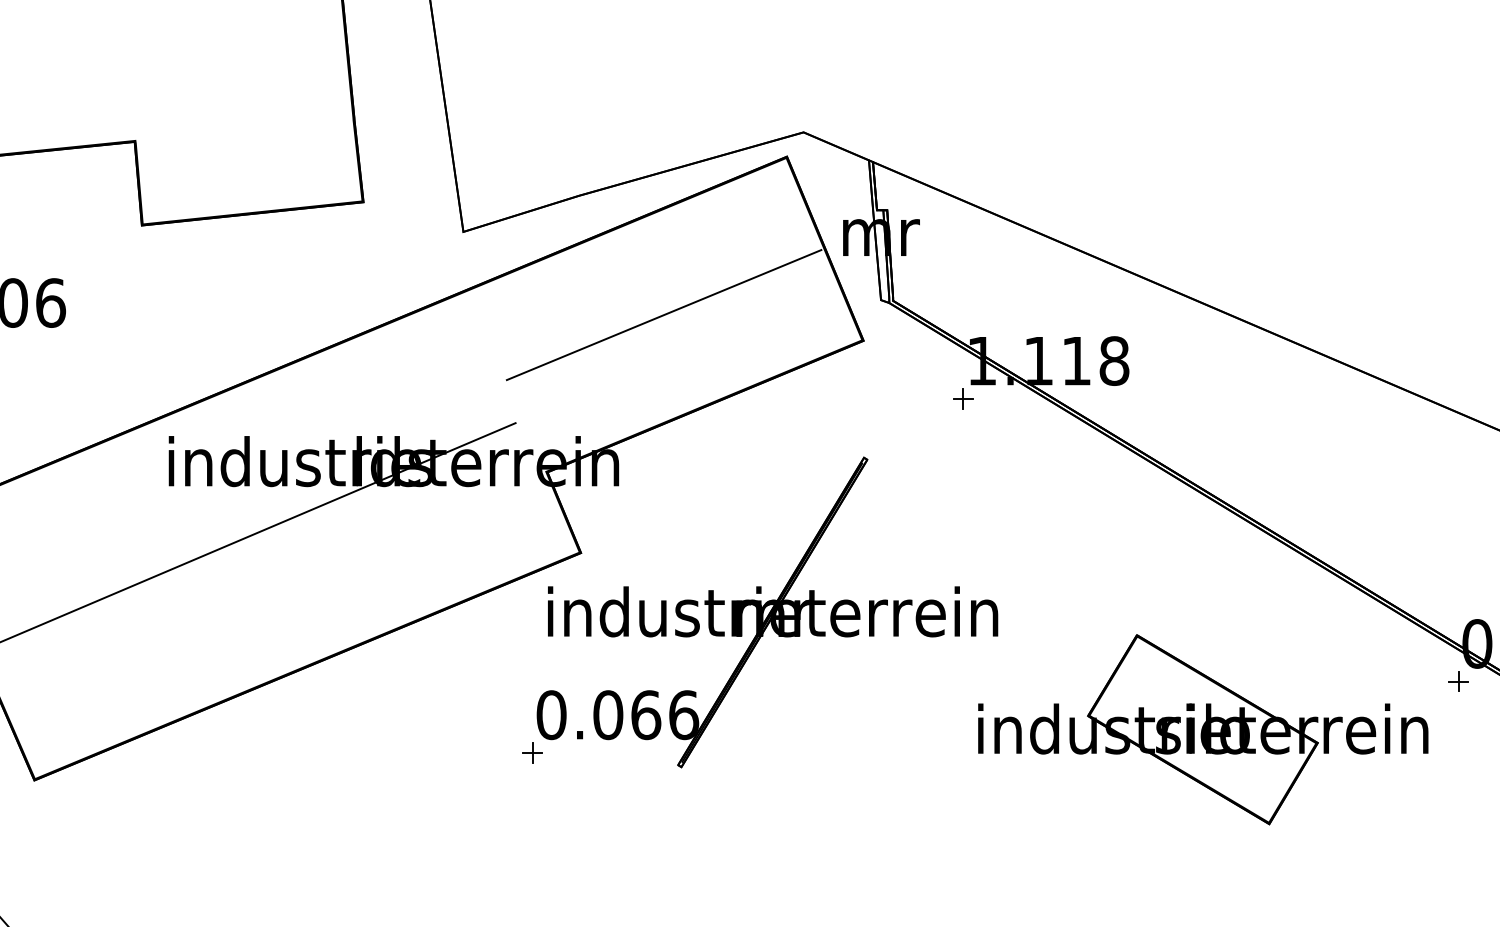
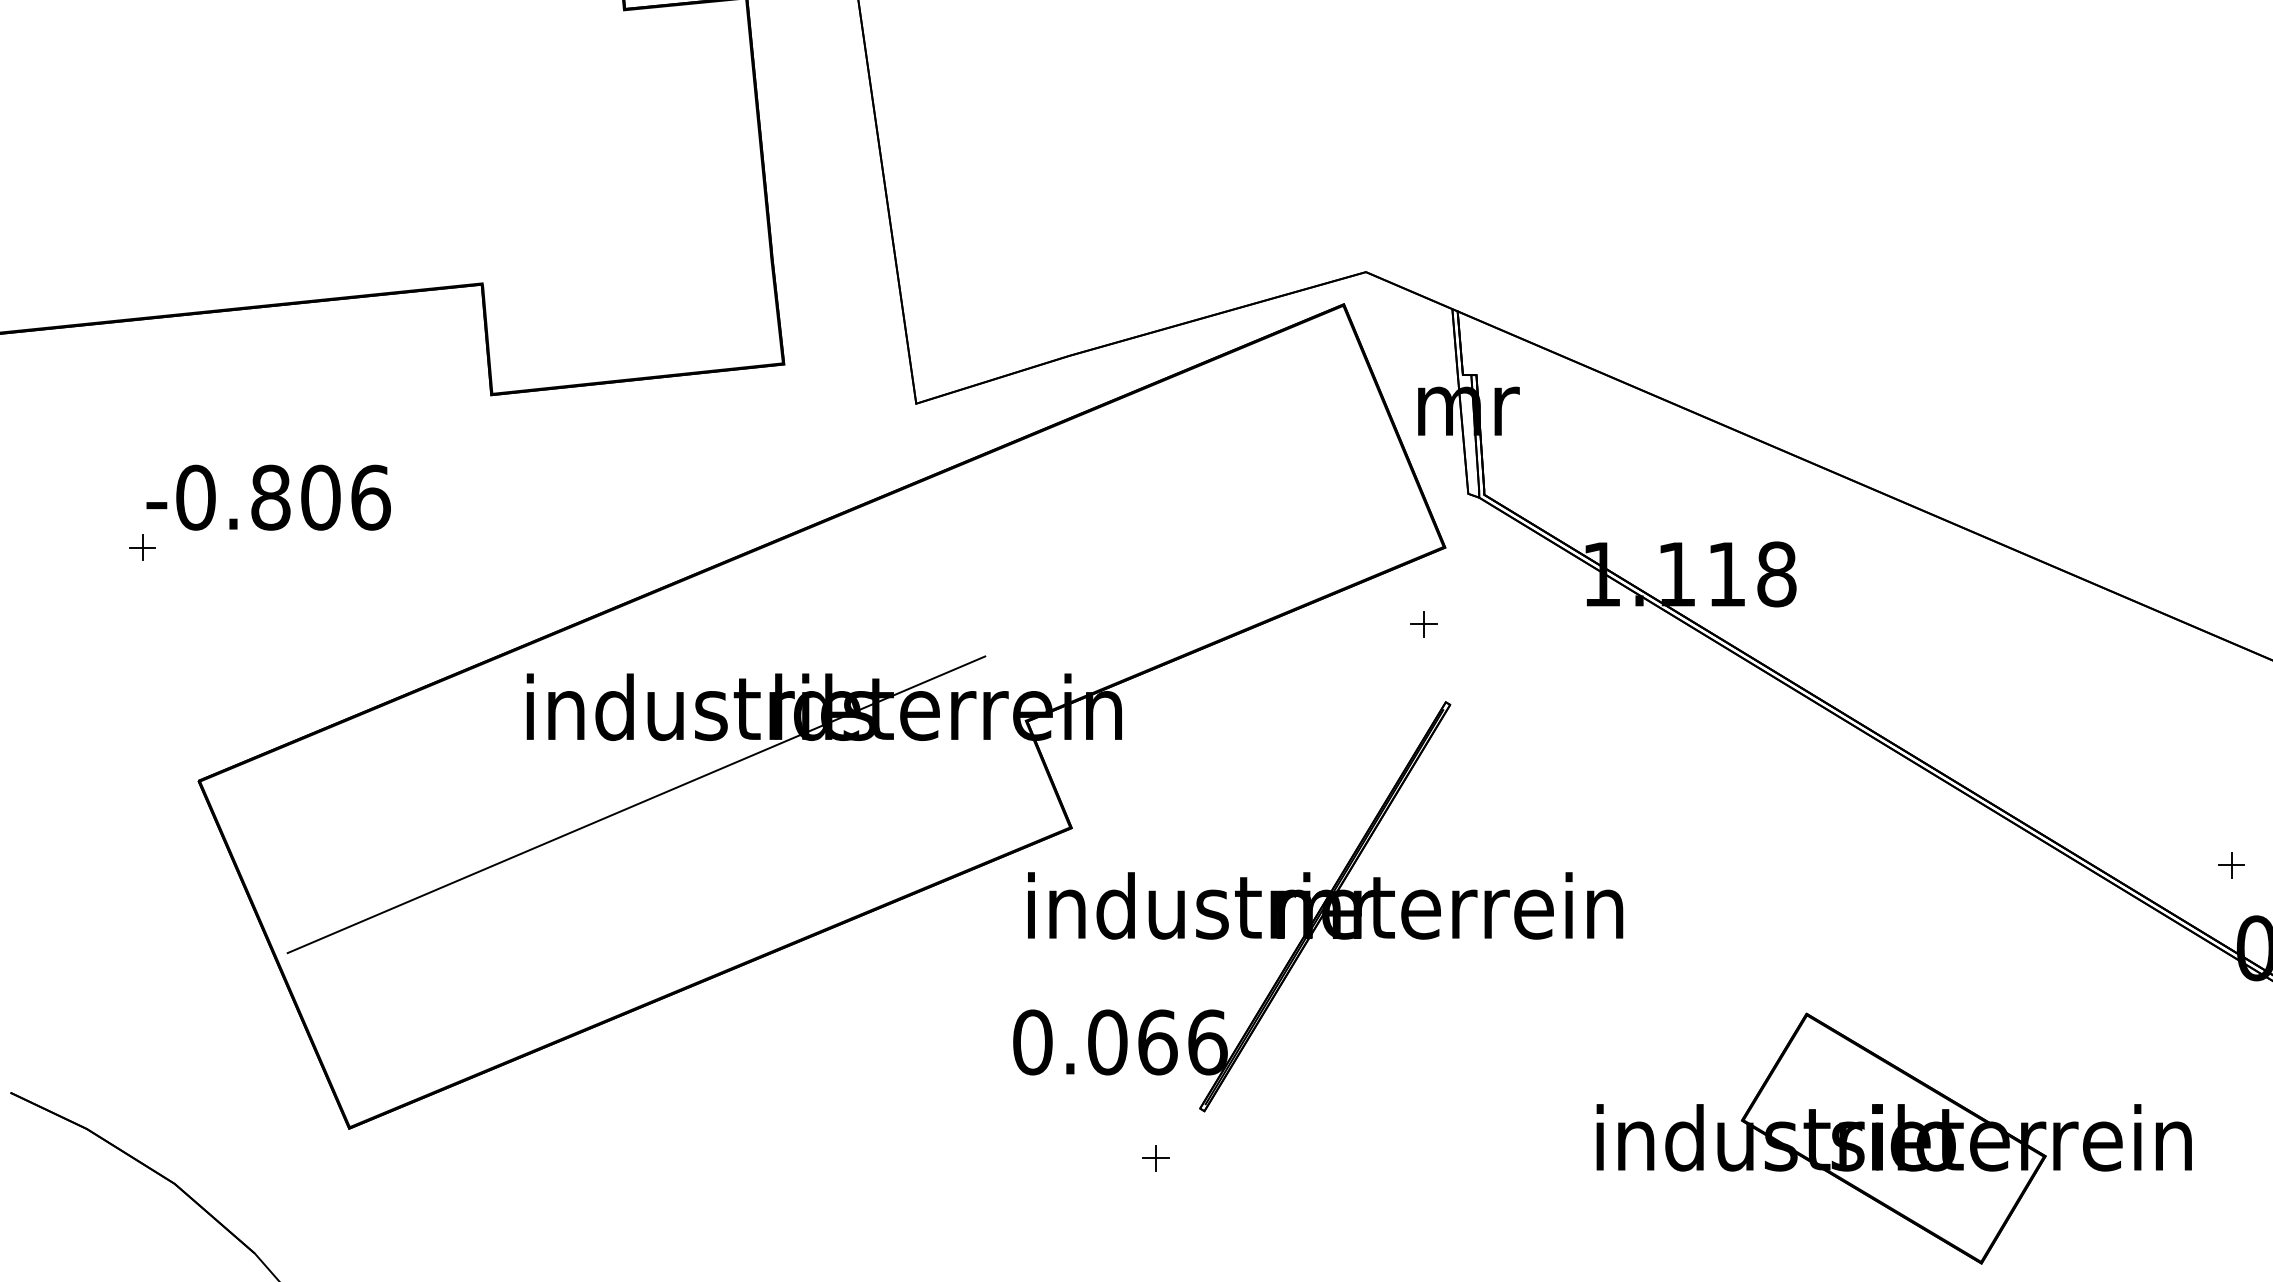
line: (664, 314) -> (1181, 513), removed
part: (962, 398) -> (1423, 624), moved
part: (1458, 681) -> (2231, 865), moved
part: (1202, 729) -> (1893, 1138), moved
part: (532, 753) -> (1155, 1158), moved

